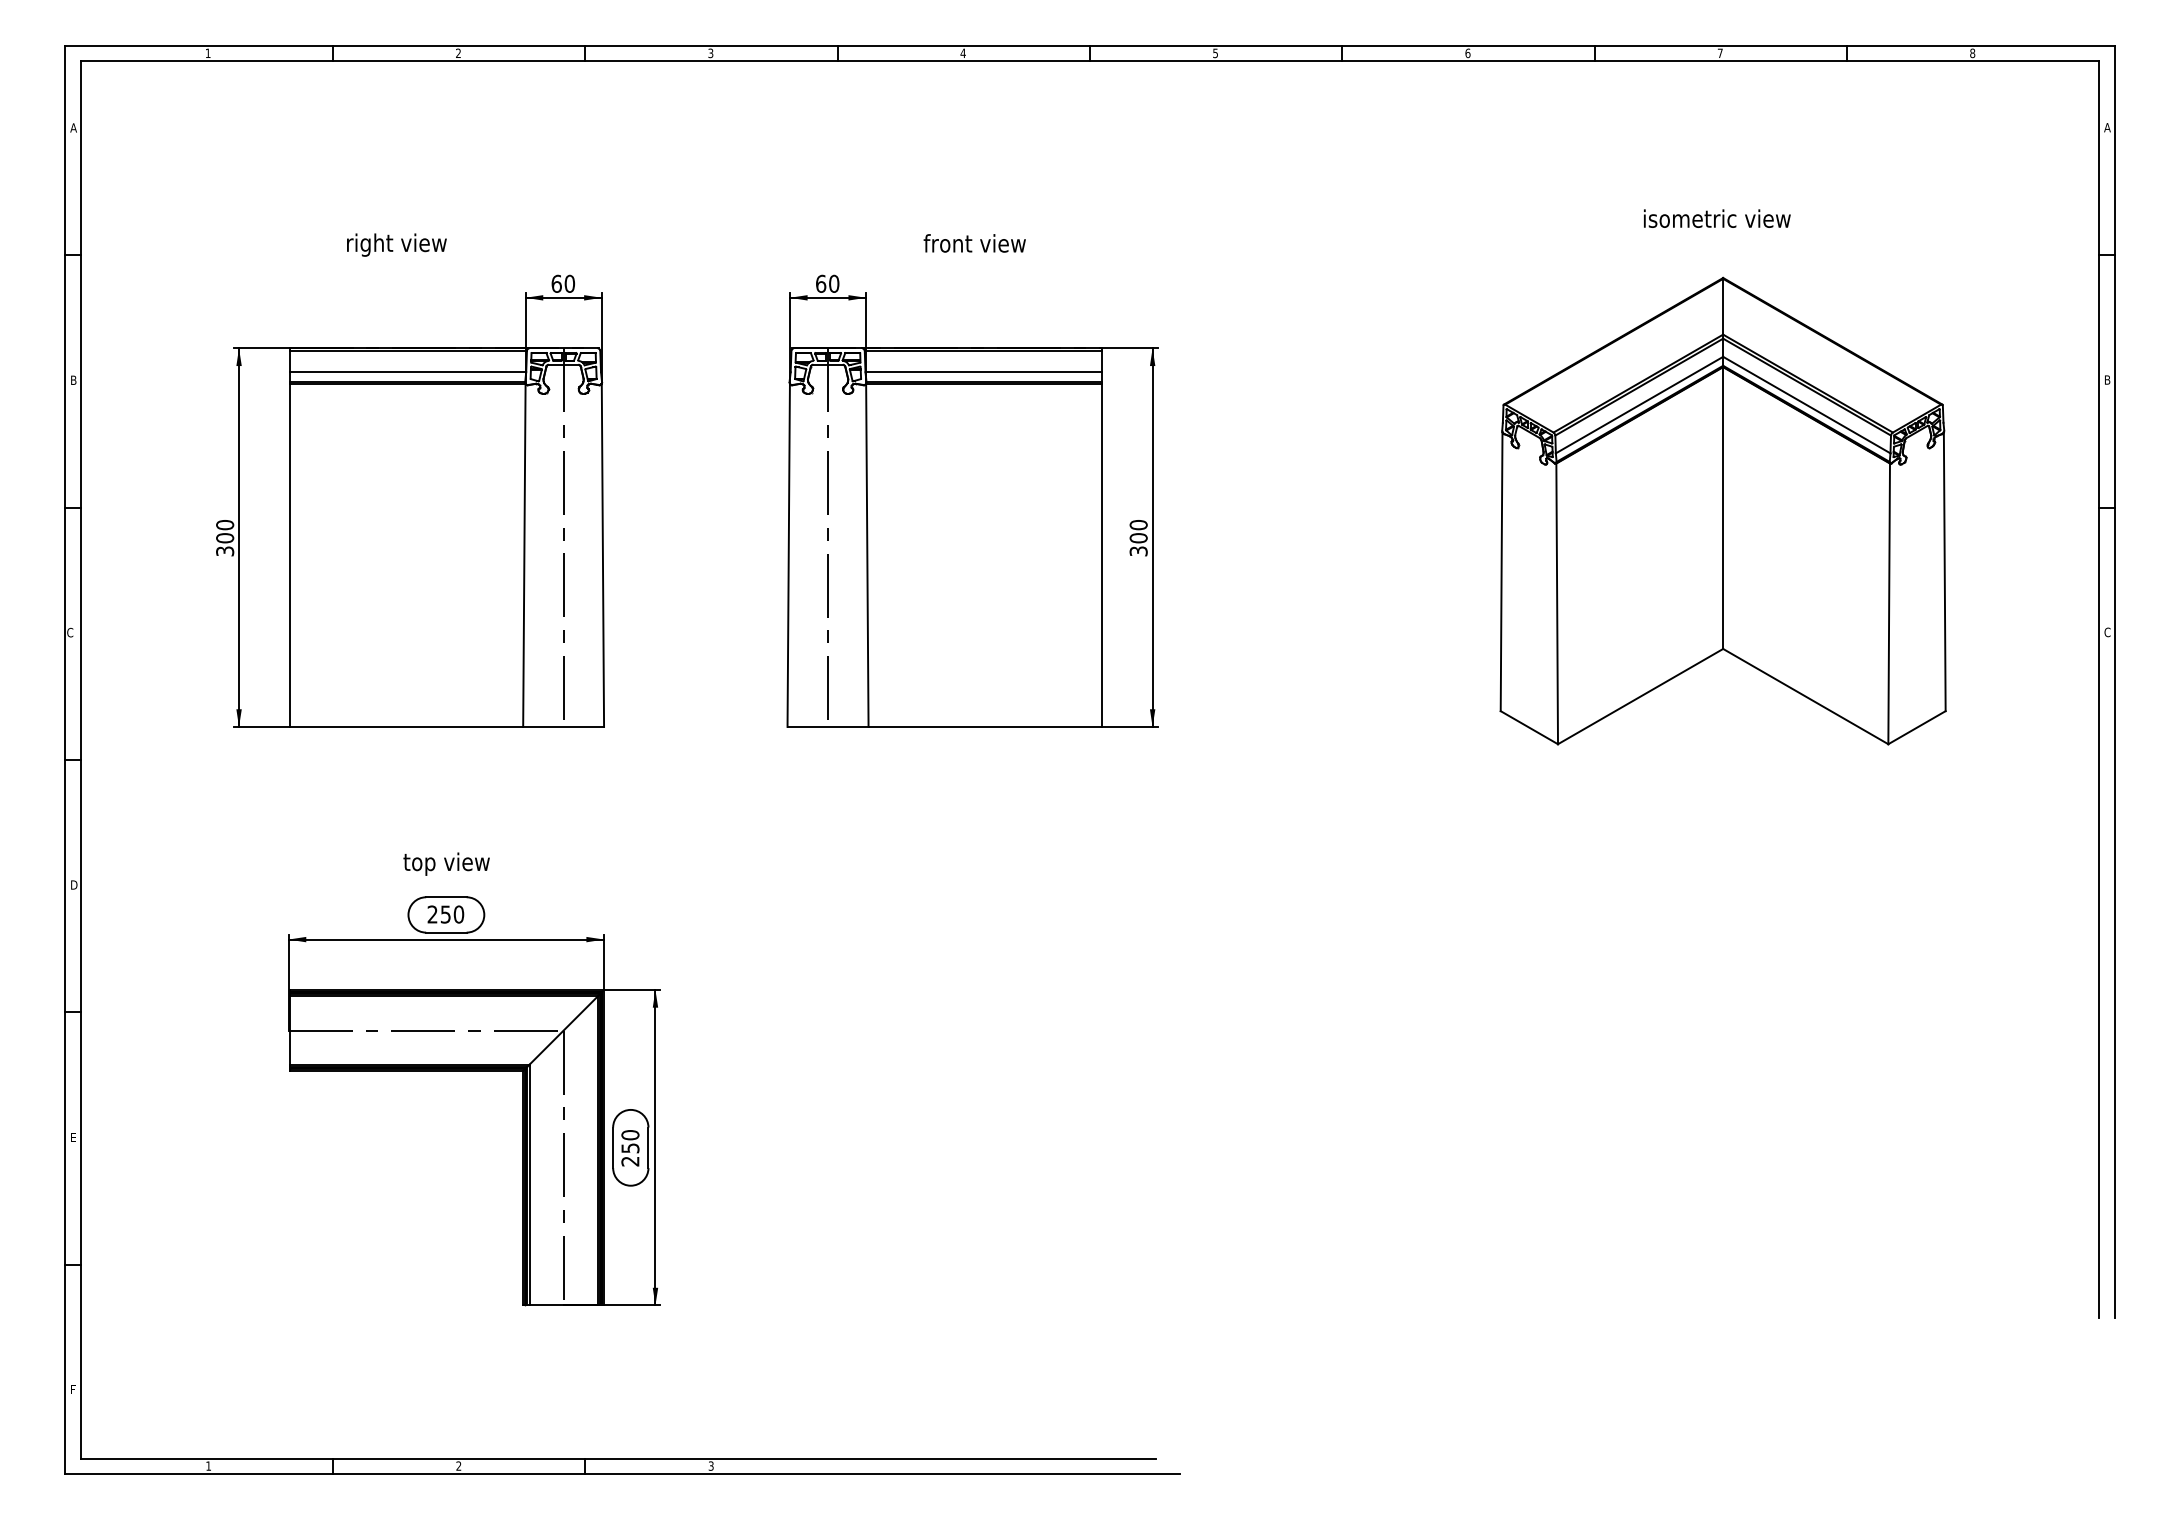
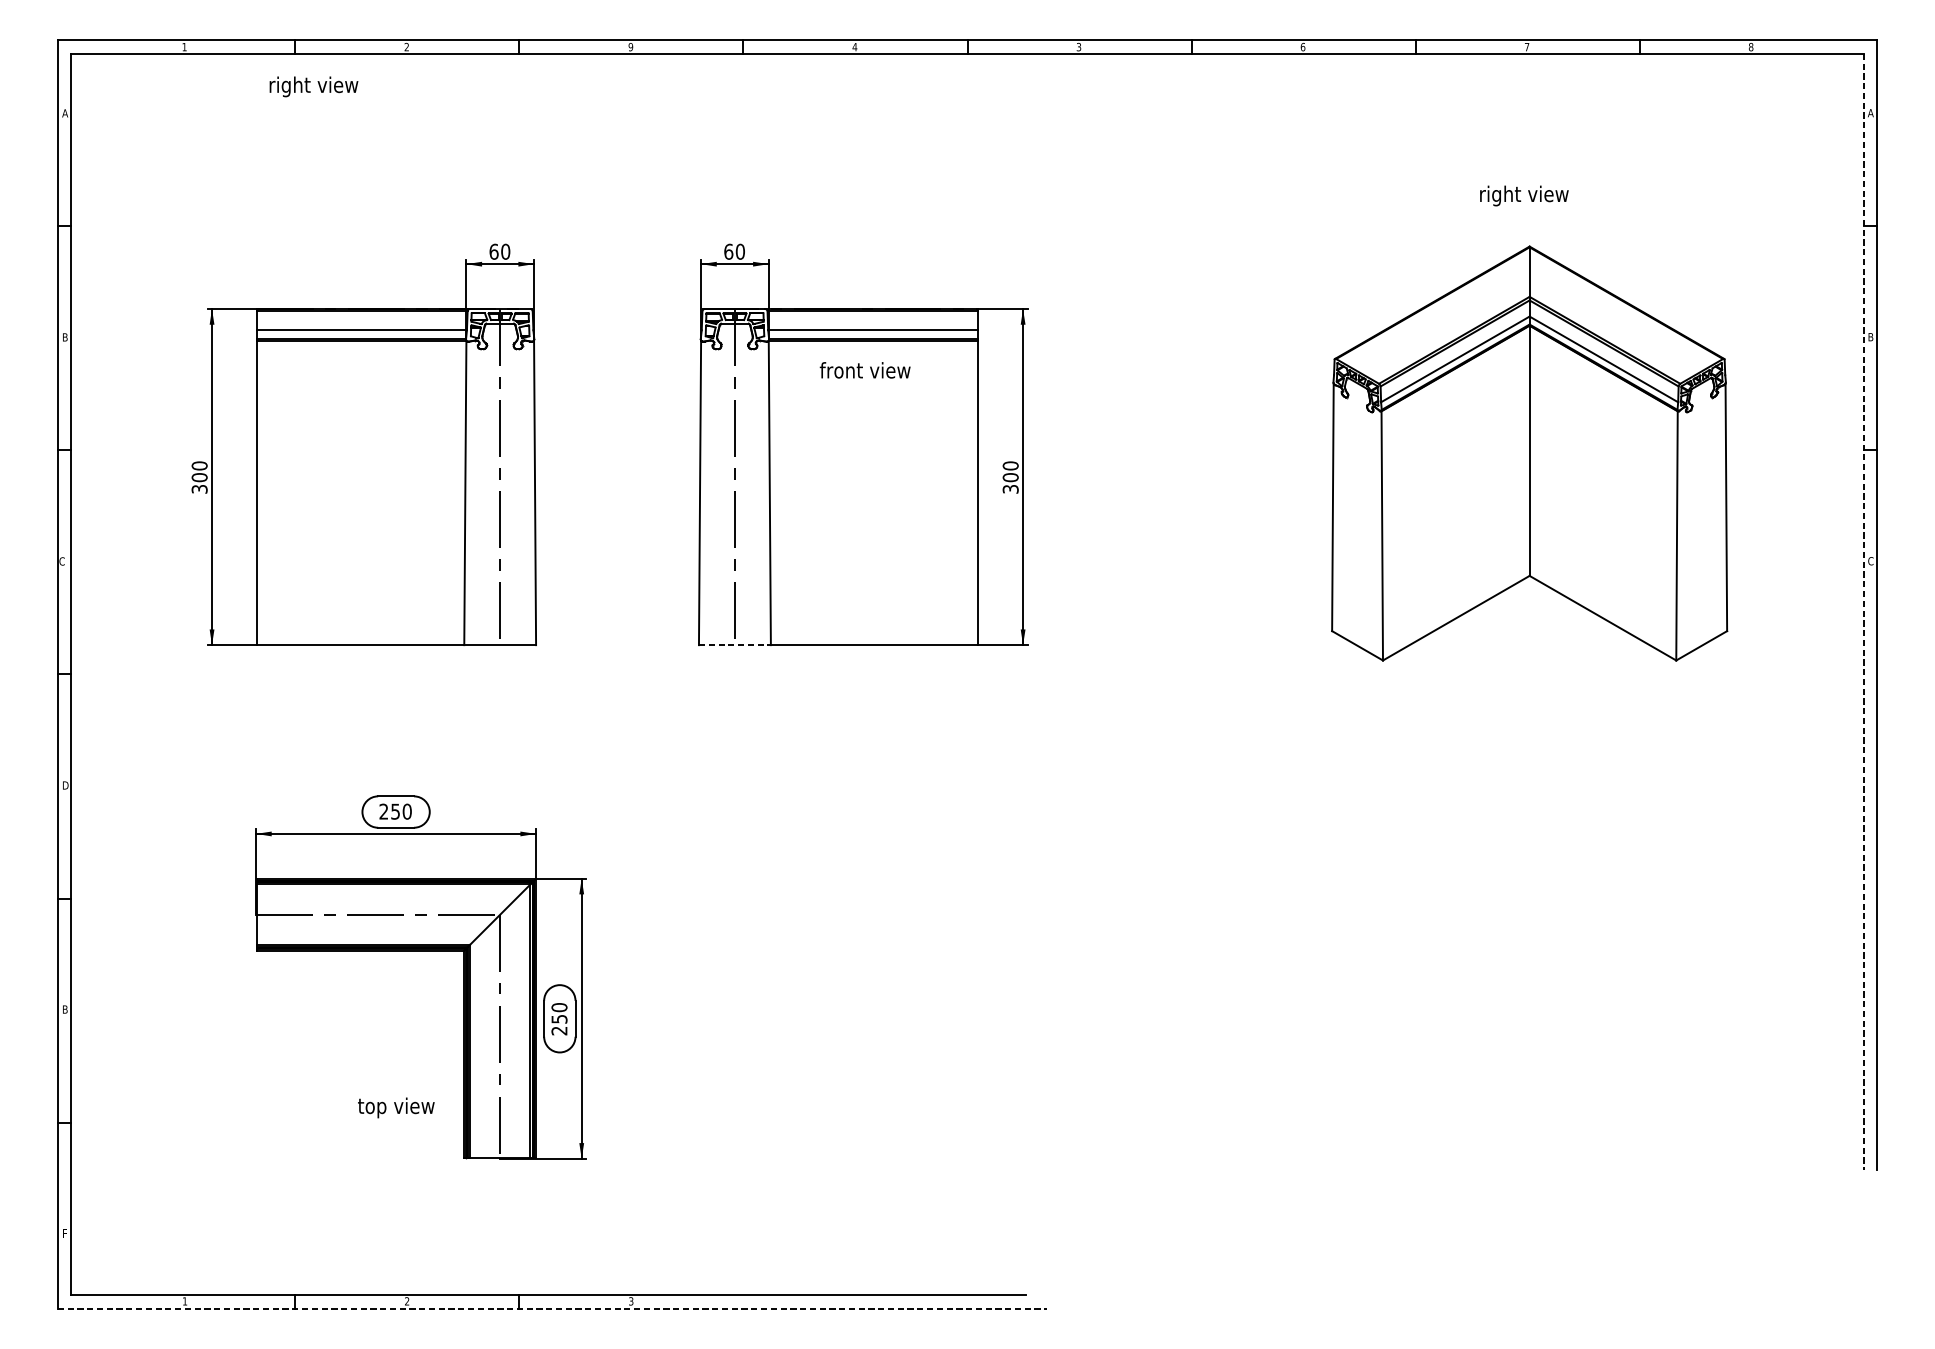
text: (710, 52) -> (630, 46), 3 -> 9
text: (1215, 52) -> (1078, 46), 5 -> 3
text: (1716, 220) -> (1523, 195), isometric view -> right view
text: (974, 243) -> (864, 370), moved
text: (396, 244) -> (313, 86), moved
line: (2099, 689) -> (1863, 611), solid -> dashed
line: (828, 726) -> (735, 644), solid -> dashed
text: (446, 863) -> (396, 1107), moved
text: (73, 1136) -> (65, 1008), E -> B
line: (623, 1474) -> (553, 1308), solid -> dashed

